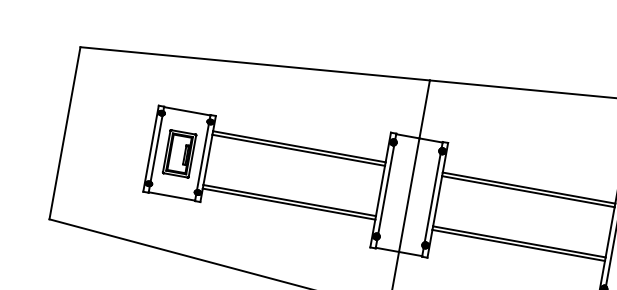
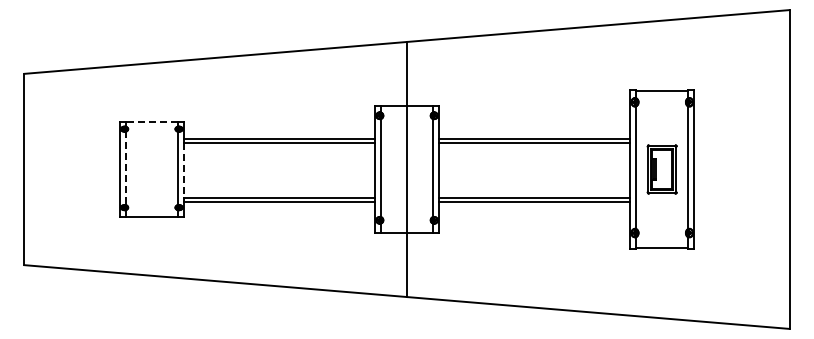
line: (186, 111) -> (151, 122), solid -> dashed
line: (156, 148) -> (126, 168), solid -> dashed
part: (179, 153) -> (151, 169), removed
line: (207, 159) -> (183, 170), solid -> dashed

